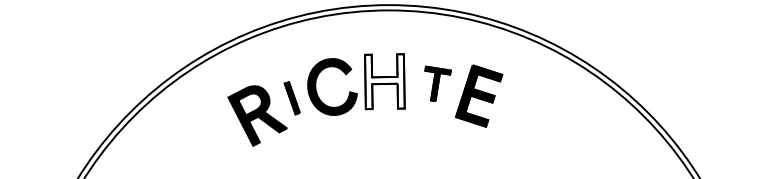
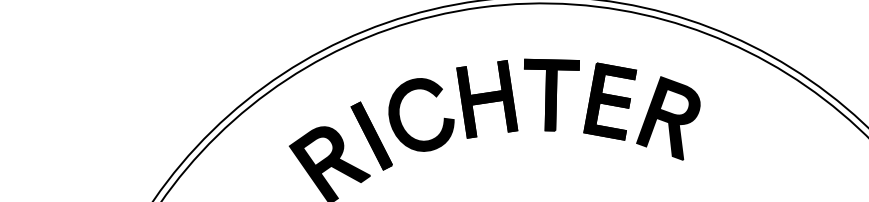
fill: (384, 81) -> (486, 99), added
part: (437, 83) -> (554, 92), size x1.67
part: (291, 98) -> (370, 136), size x1.67
part: (521, 114) -> (667, 118), added

